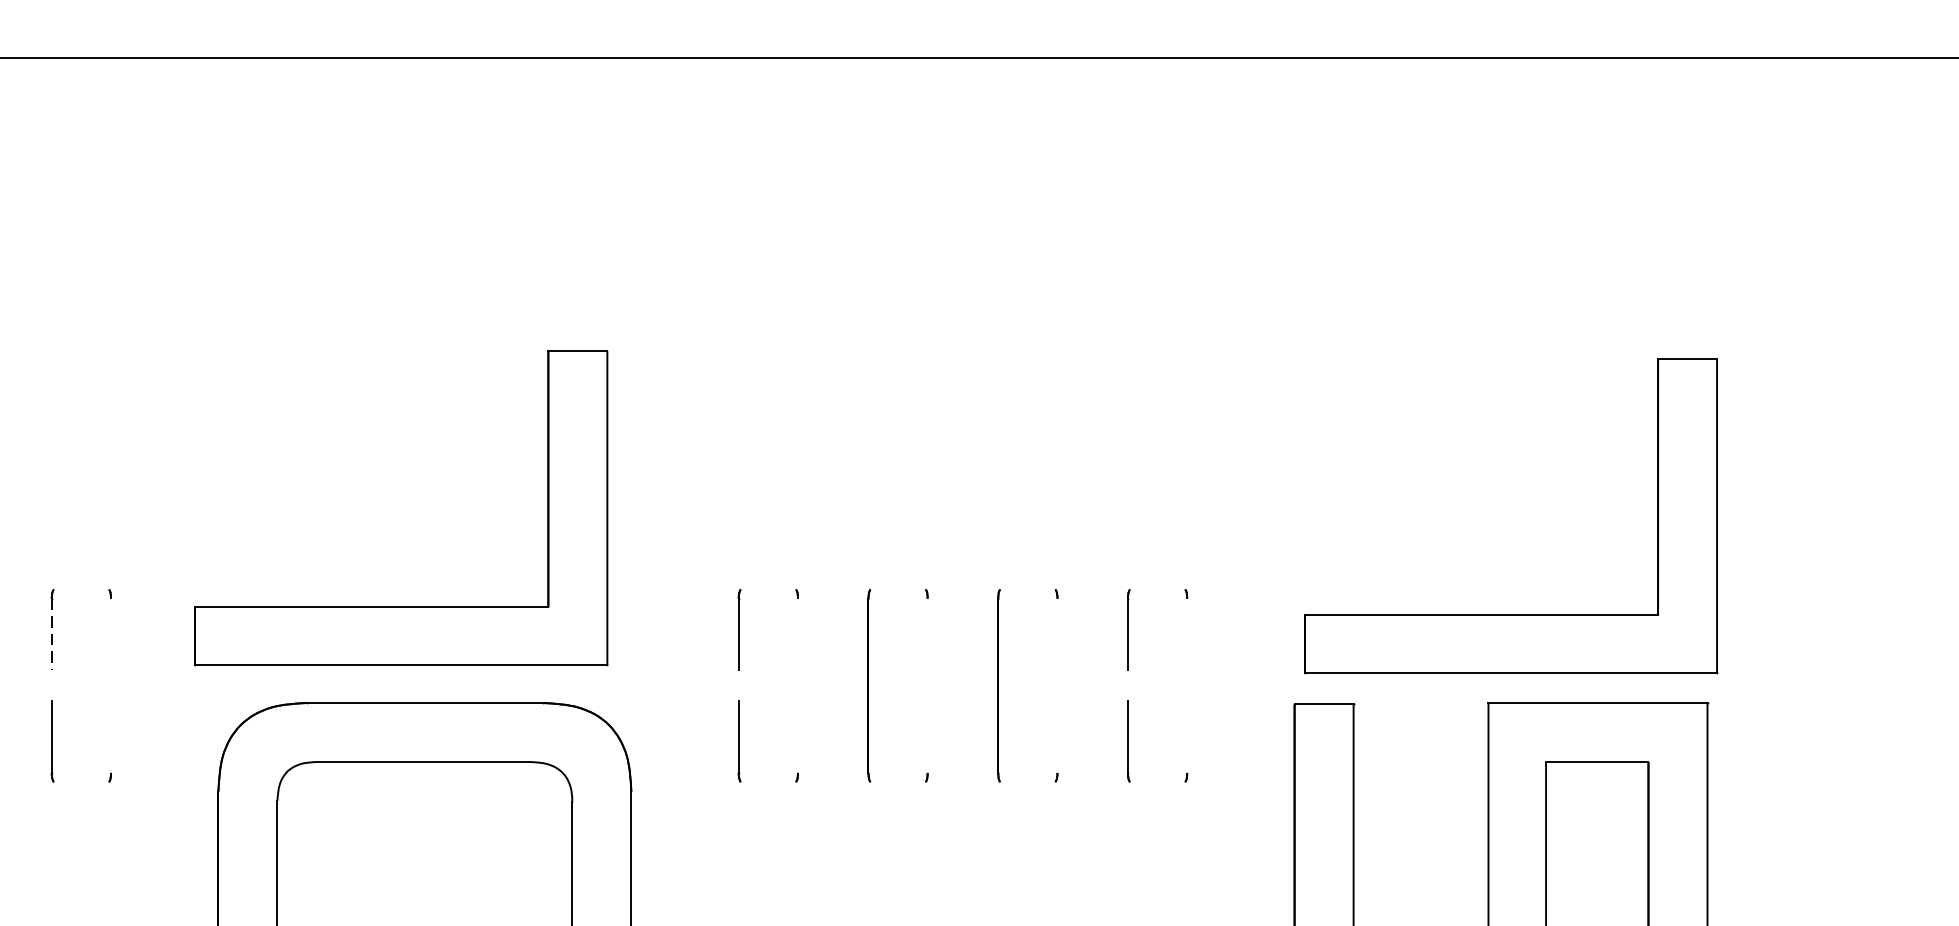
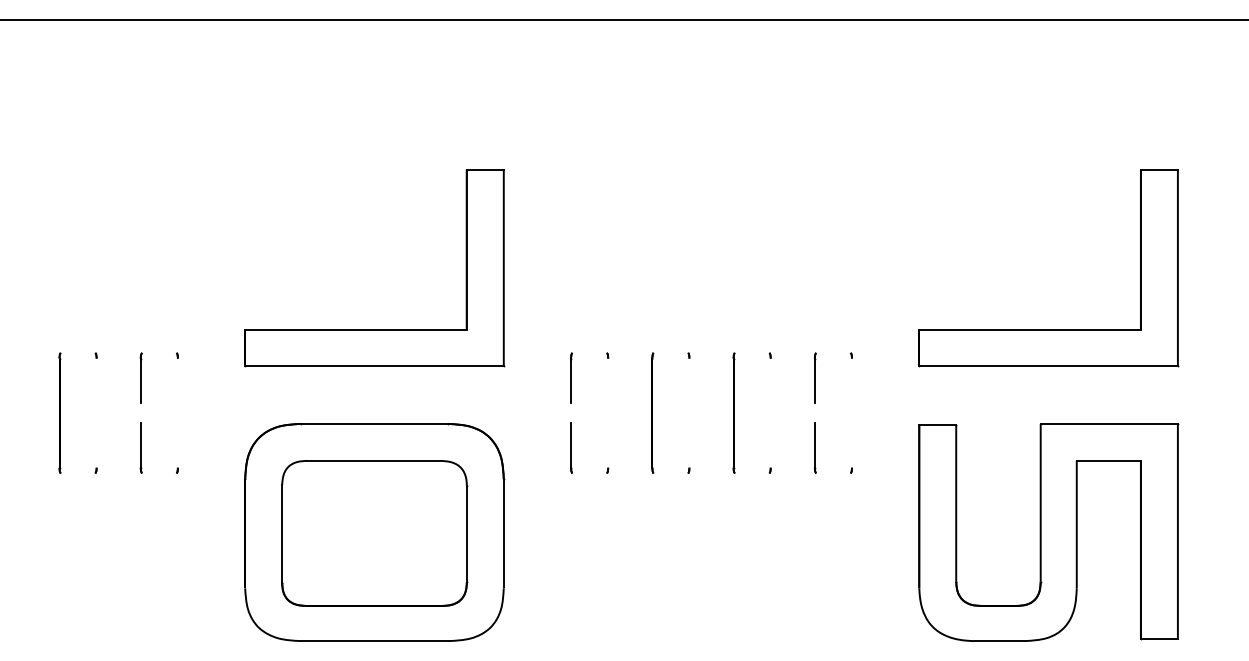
part: (400, 606) -> (374, 329), moved
part: (1510, 614) -> (1048, 329), moved
line: (51, 635) -> (140, 381), dashed -> solid

